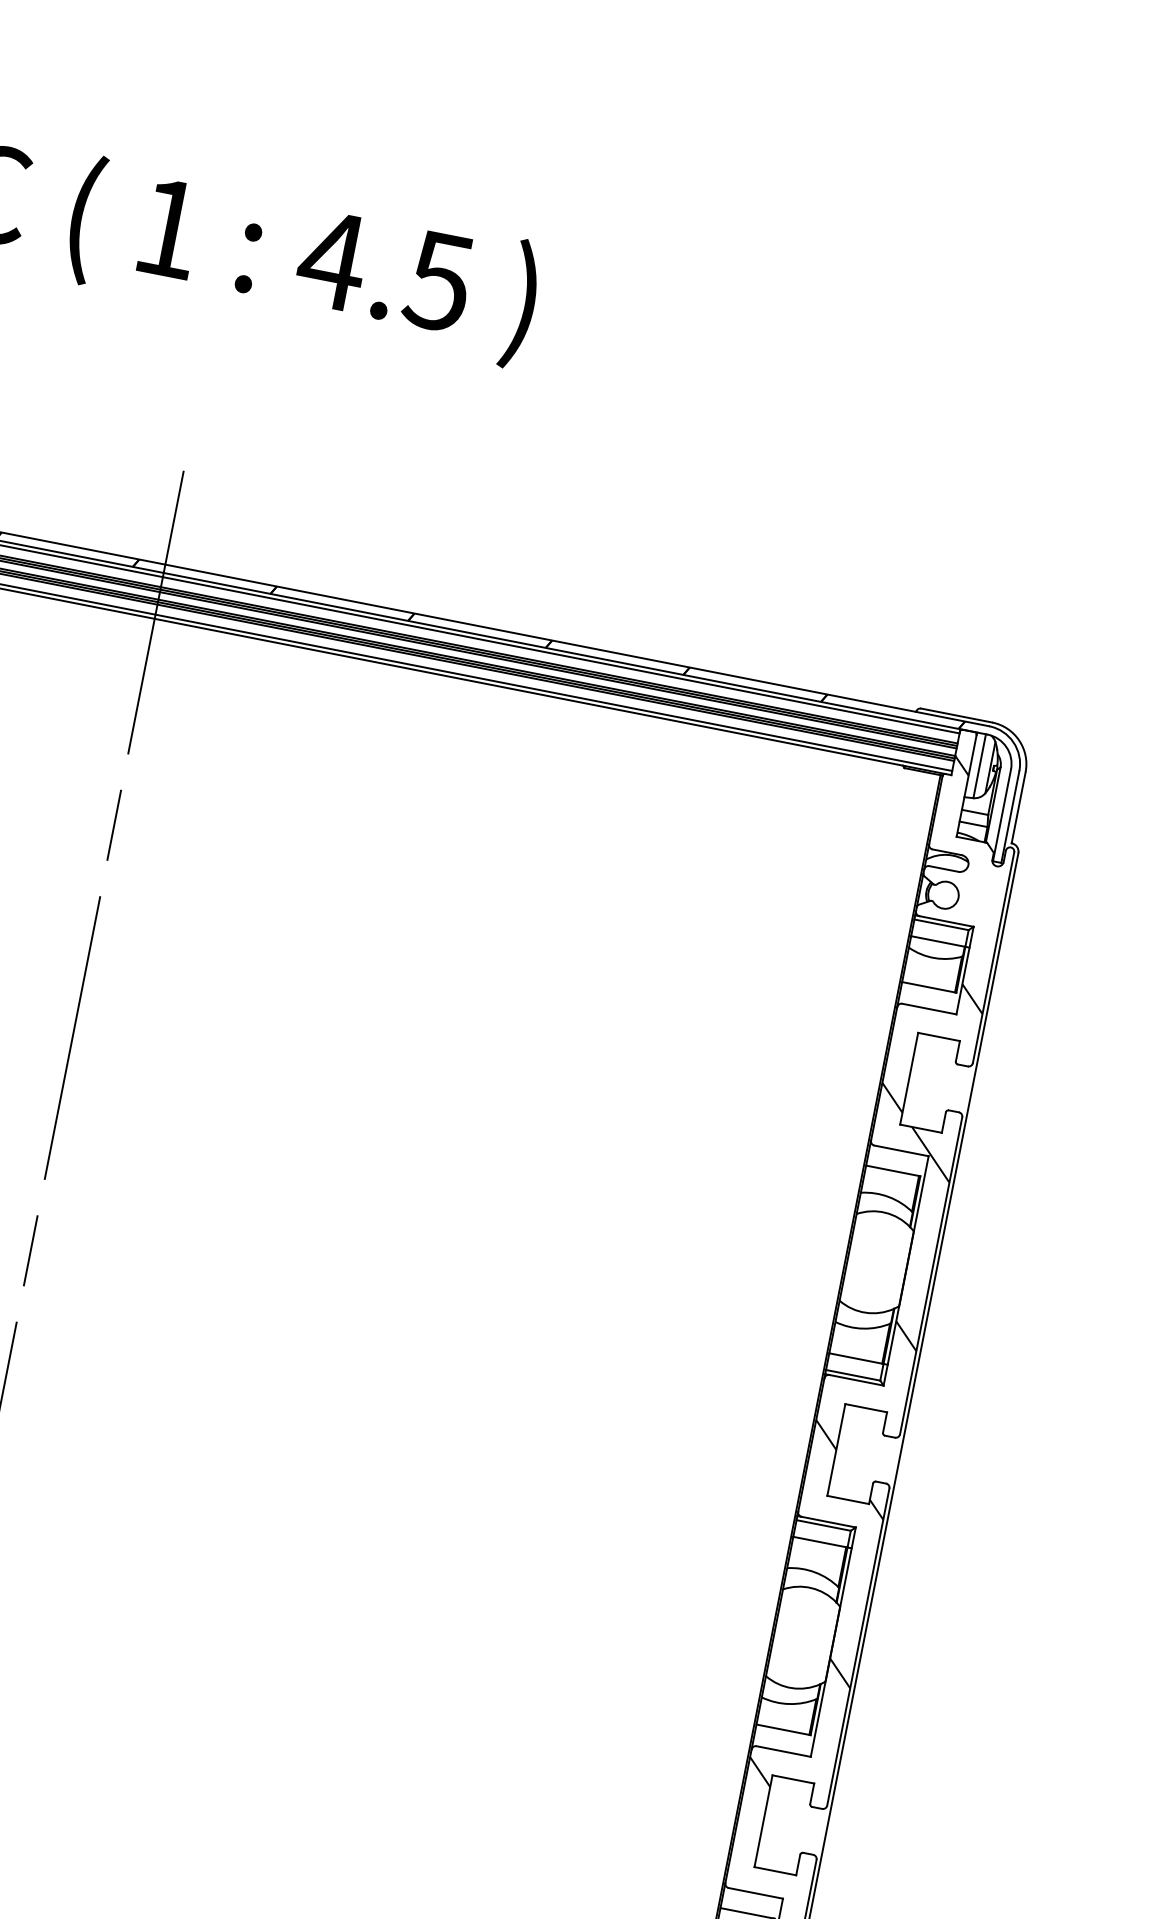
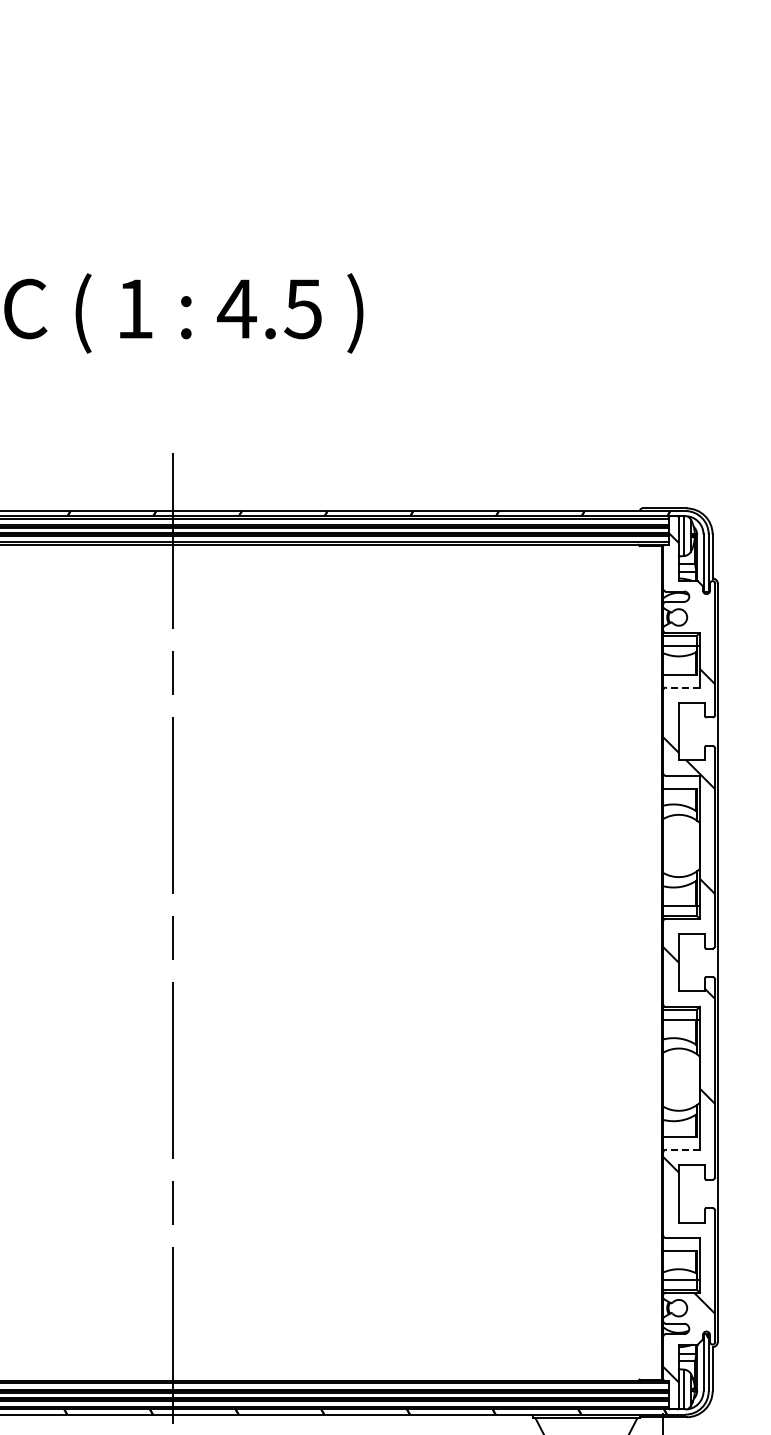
line: (928, 1008) -> (682, 687), solid -> dashed
line: (783, 1750) -> (682, 1149), solid -> dashed

